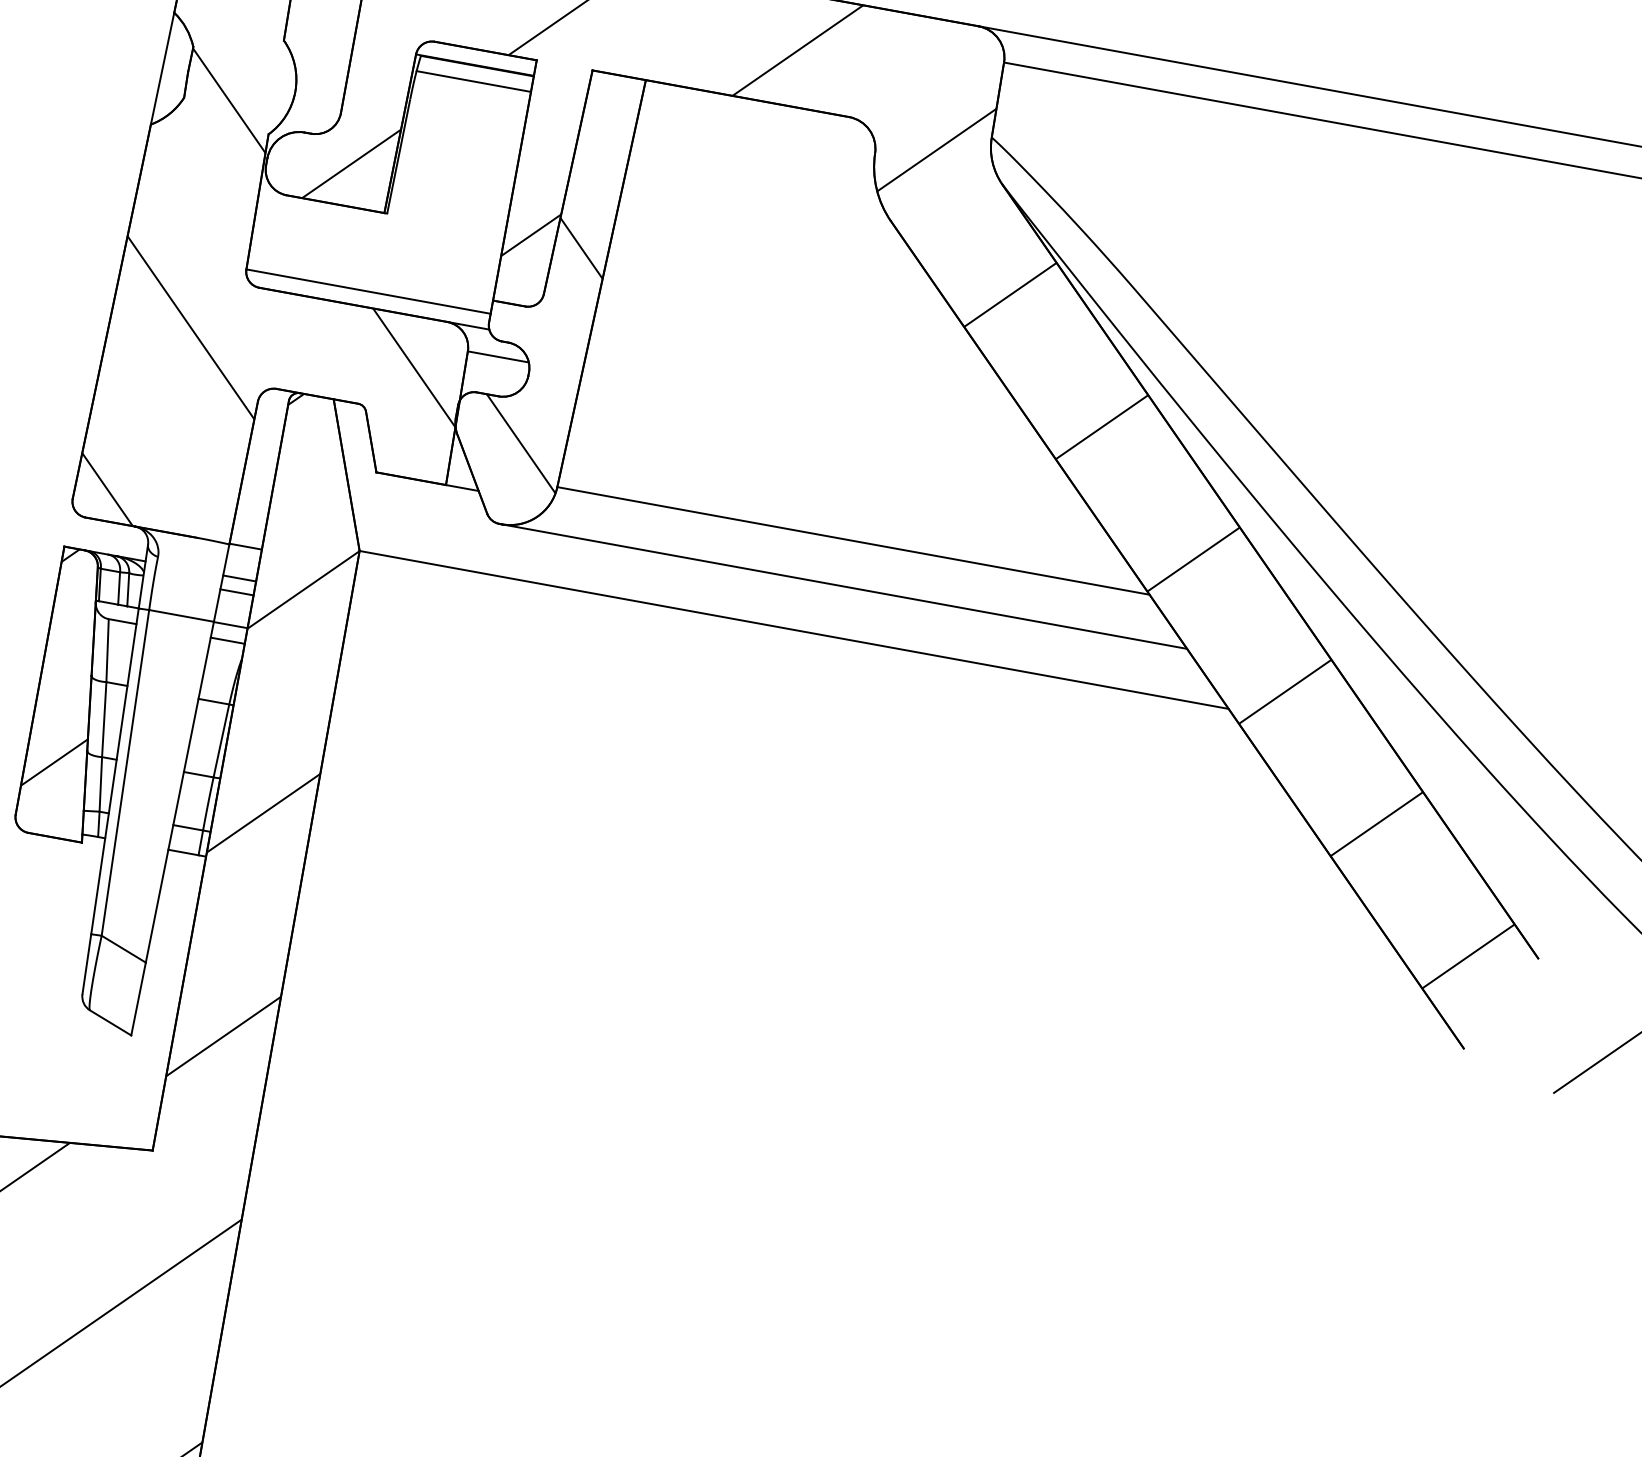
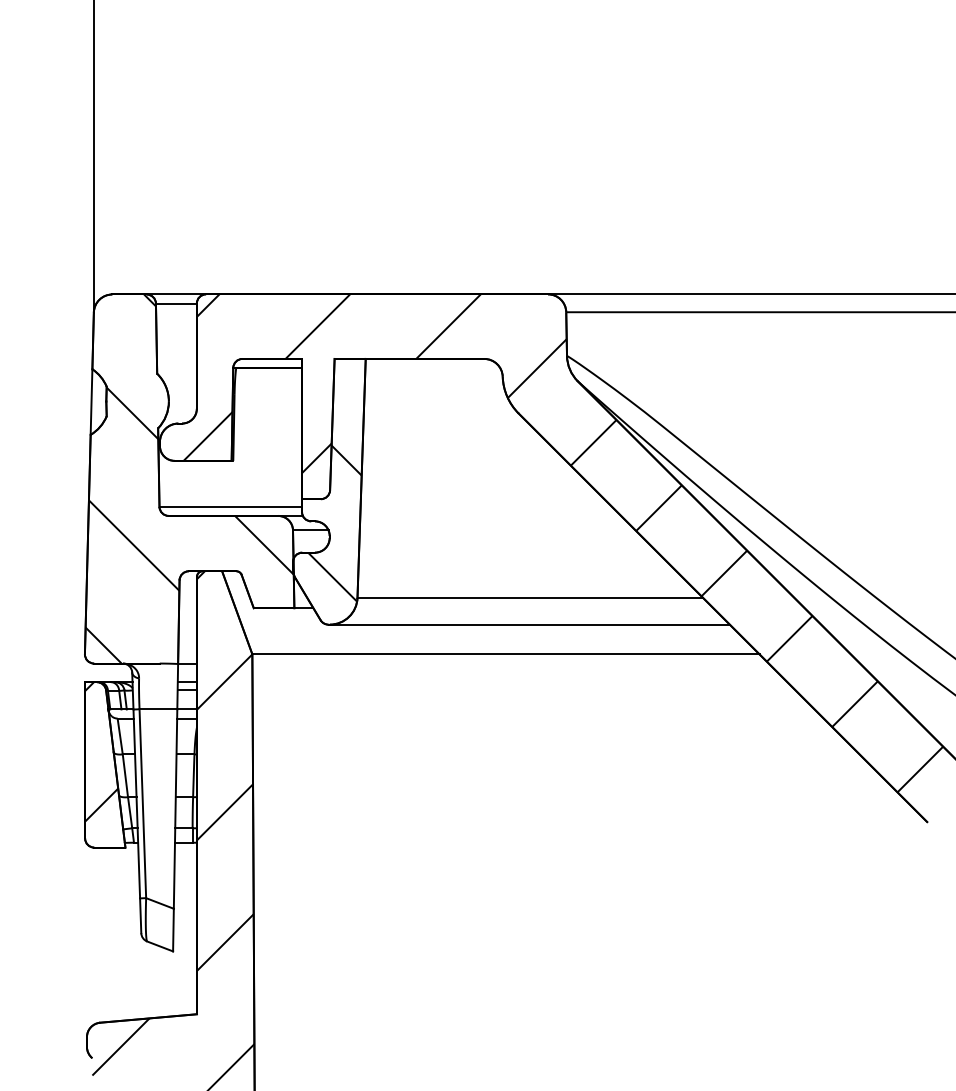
line: (473, 81) -> (268, 377), removed

